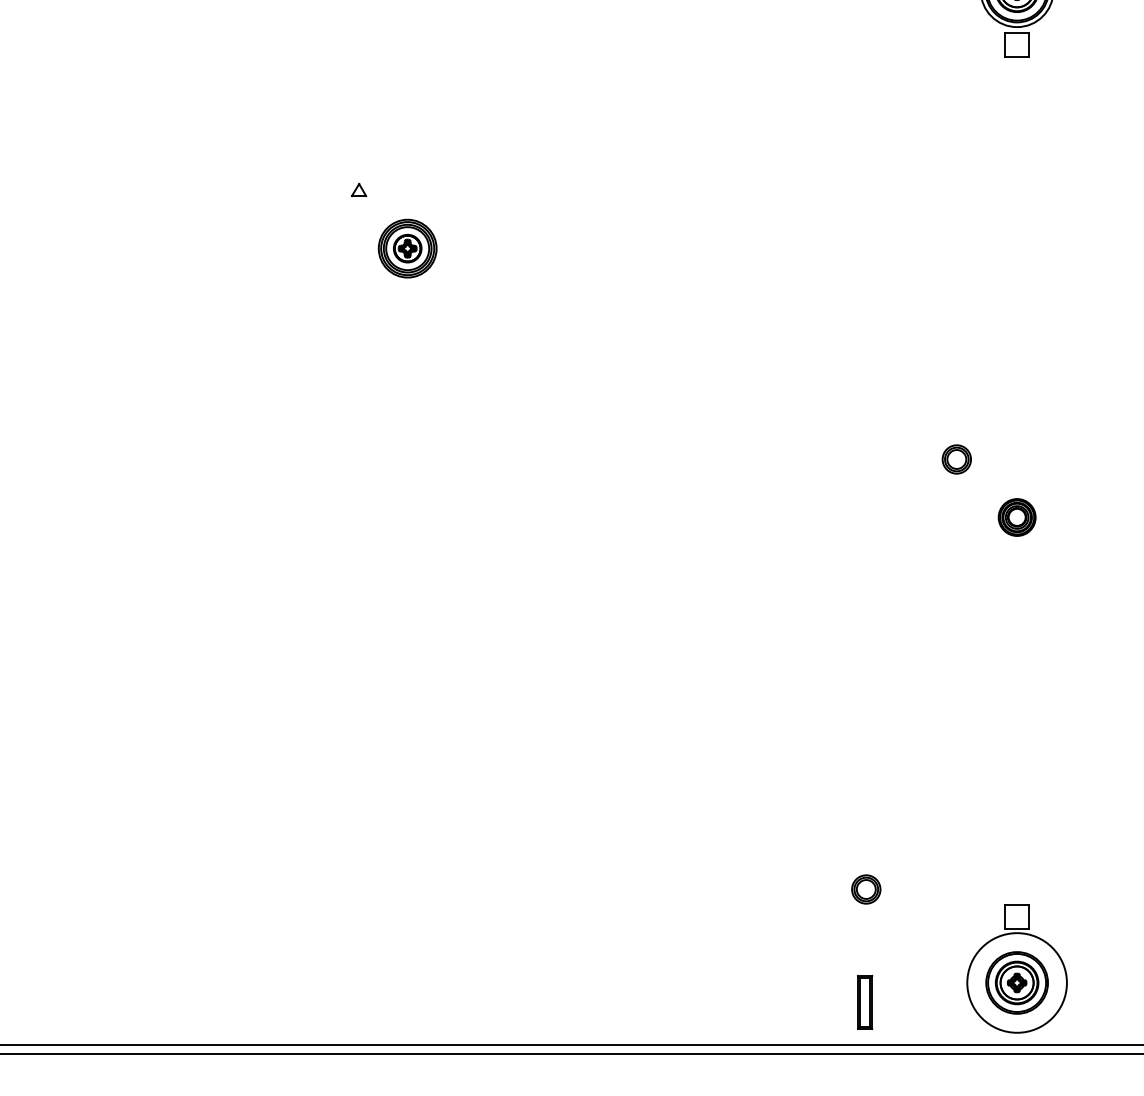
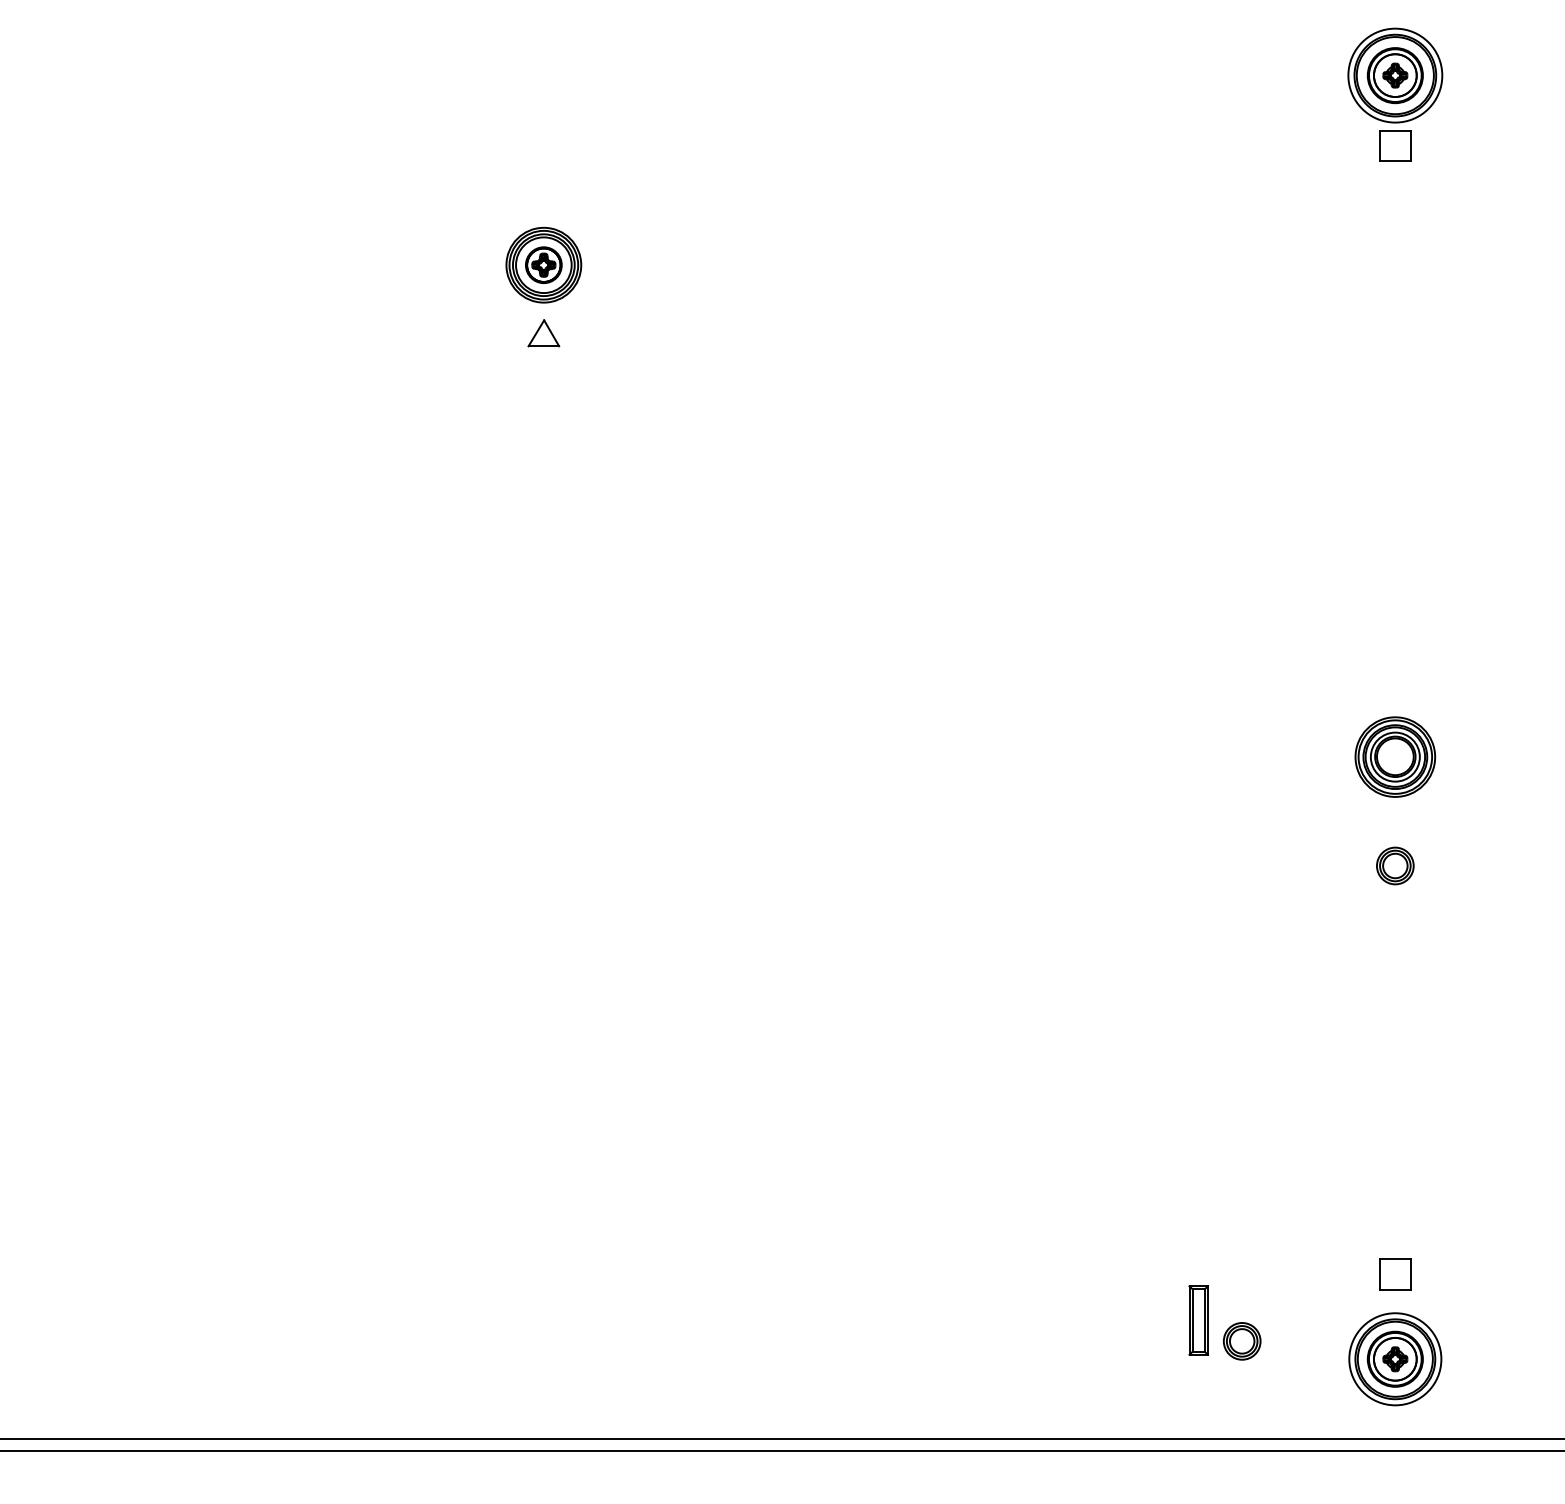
part: (358, 190) -> (543, 333), size x1.67
part: (407, 248) -> (543, 264), moved
part: (956, 459) -> (1395, 865), moved
part: (1017, 517) -> (1395, 756), size x1.67
part: (866, 889) -> (1242, 1341), moved
circle: (1017, 983) -> (1395, 1359), size x0.71
part: (864, 1002) -> (1198, 1320), moved

